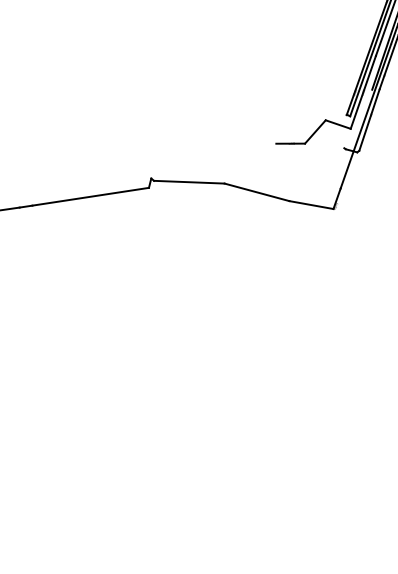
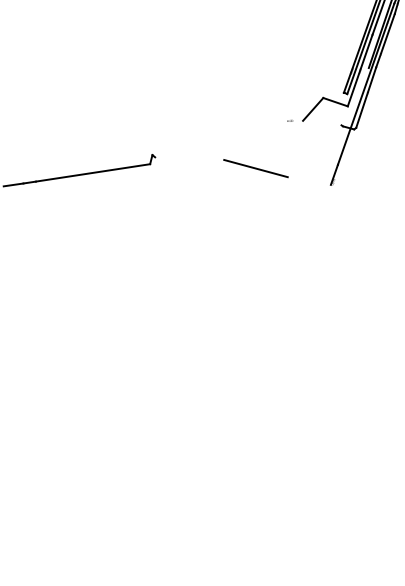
line: (290, 143) -> (288, 120), removed
line: (189, 182) -> (189, 158), removed
line: (310, 204) -> (308, 180), removed

